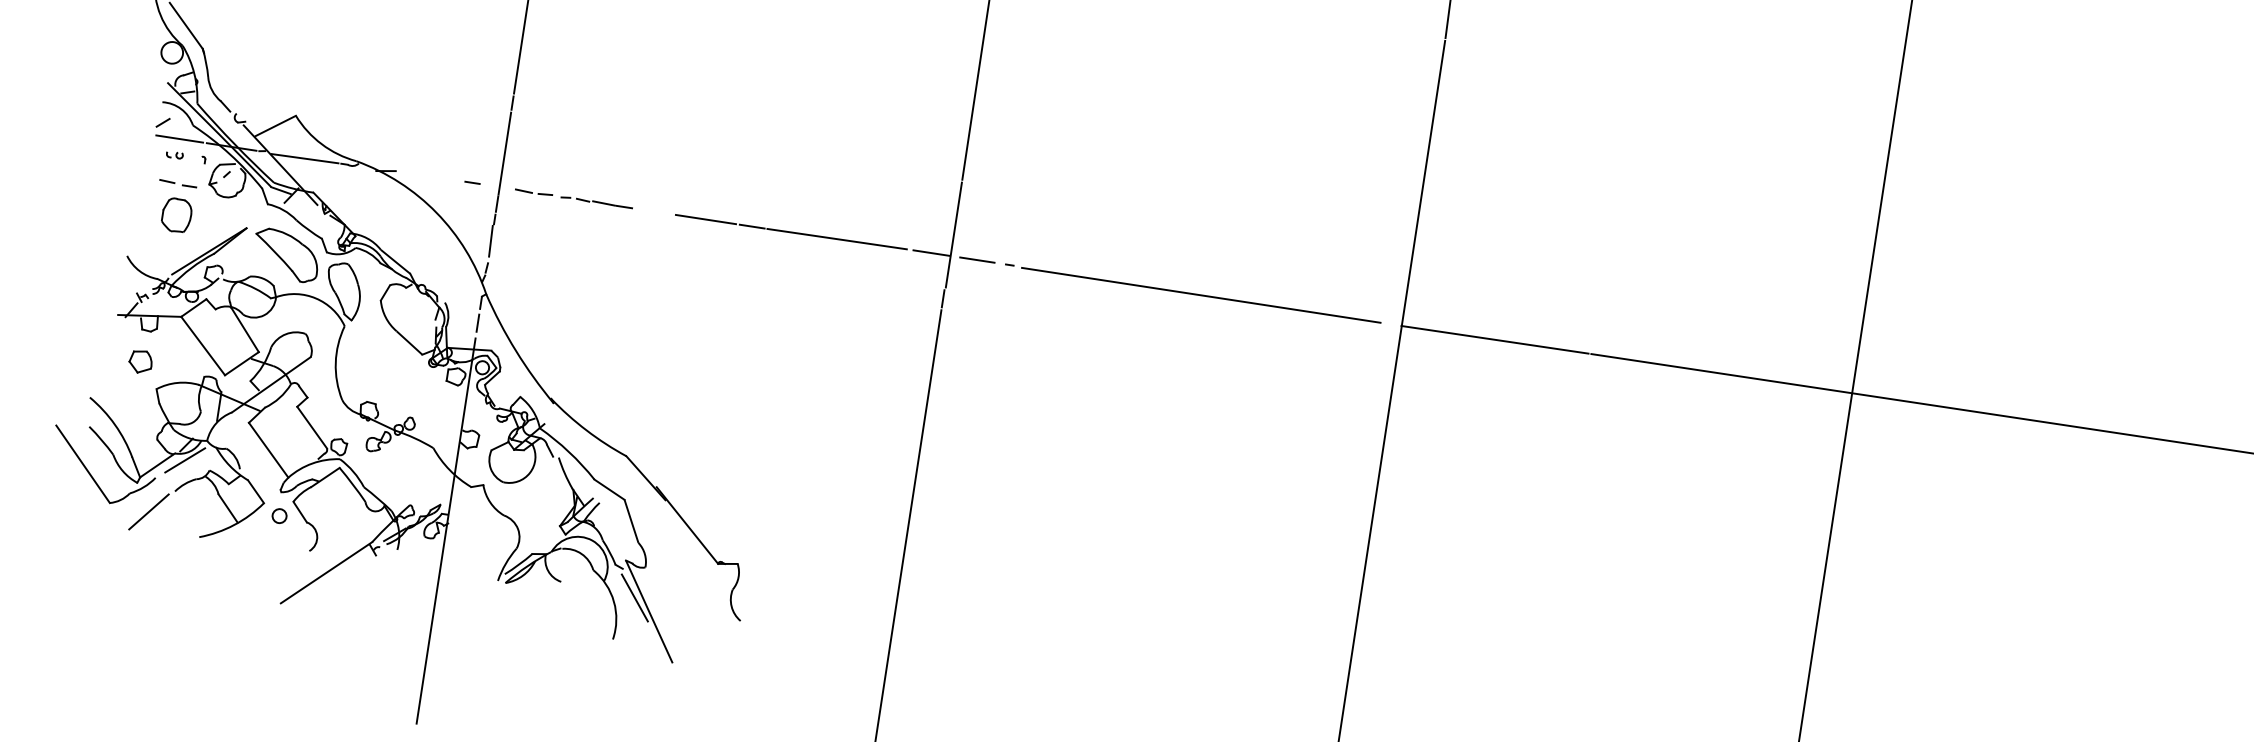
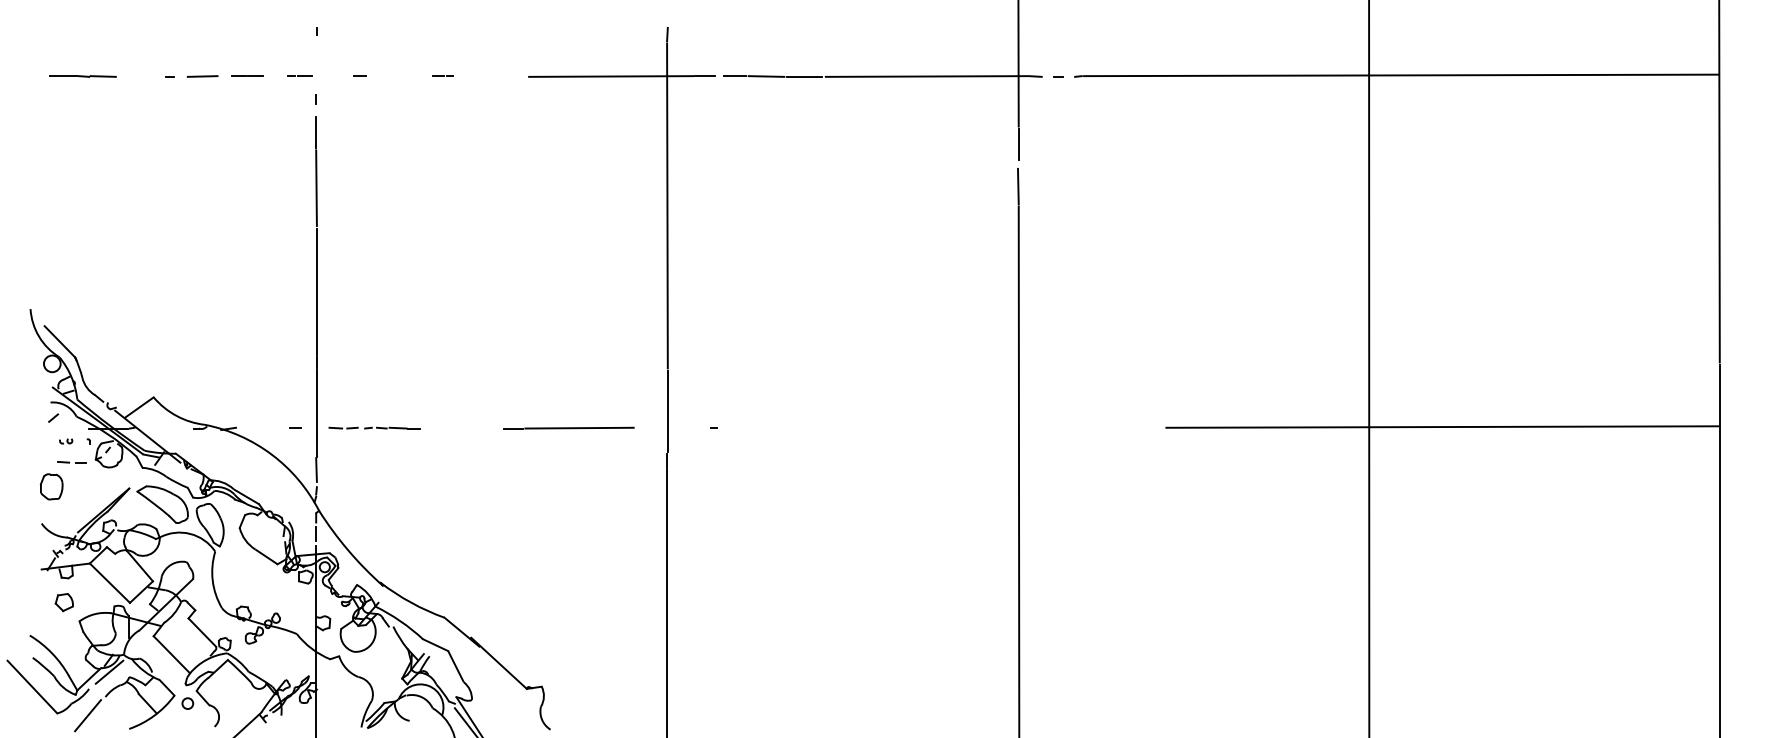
line: (179, 138) -> (67, 428), removed
line: (304, 158) -> (165, 428), removed
part: (176, 214) -> (51, 486), moved
line: (705, 219) -> (477, 428), removed
line: (931, 252) -> (652, 427), removed
line: (977, 259) -> (688, 427), removed
line: (1200, 295) -> (862, 428), removed
line: (1495, 338) -> (1091, 427), removed

